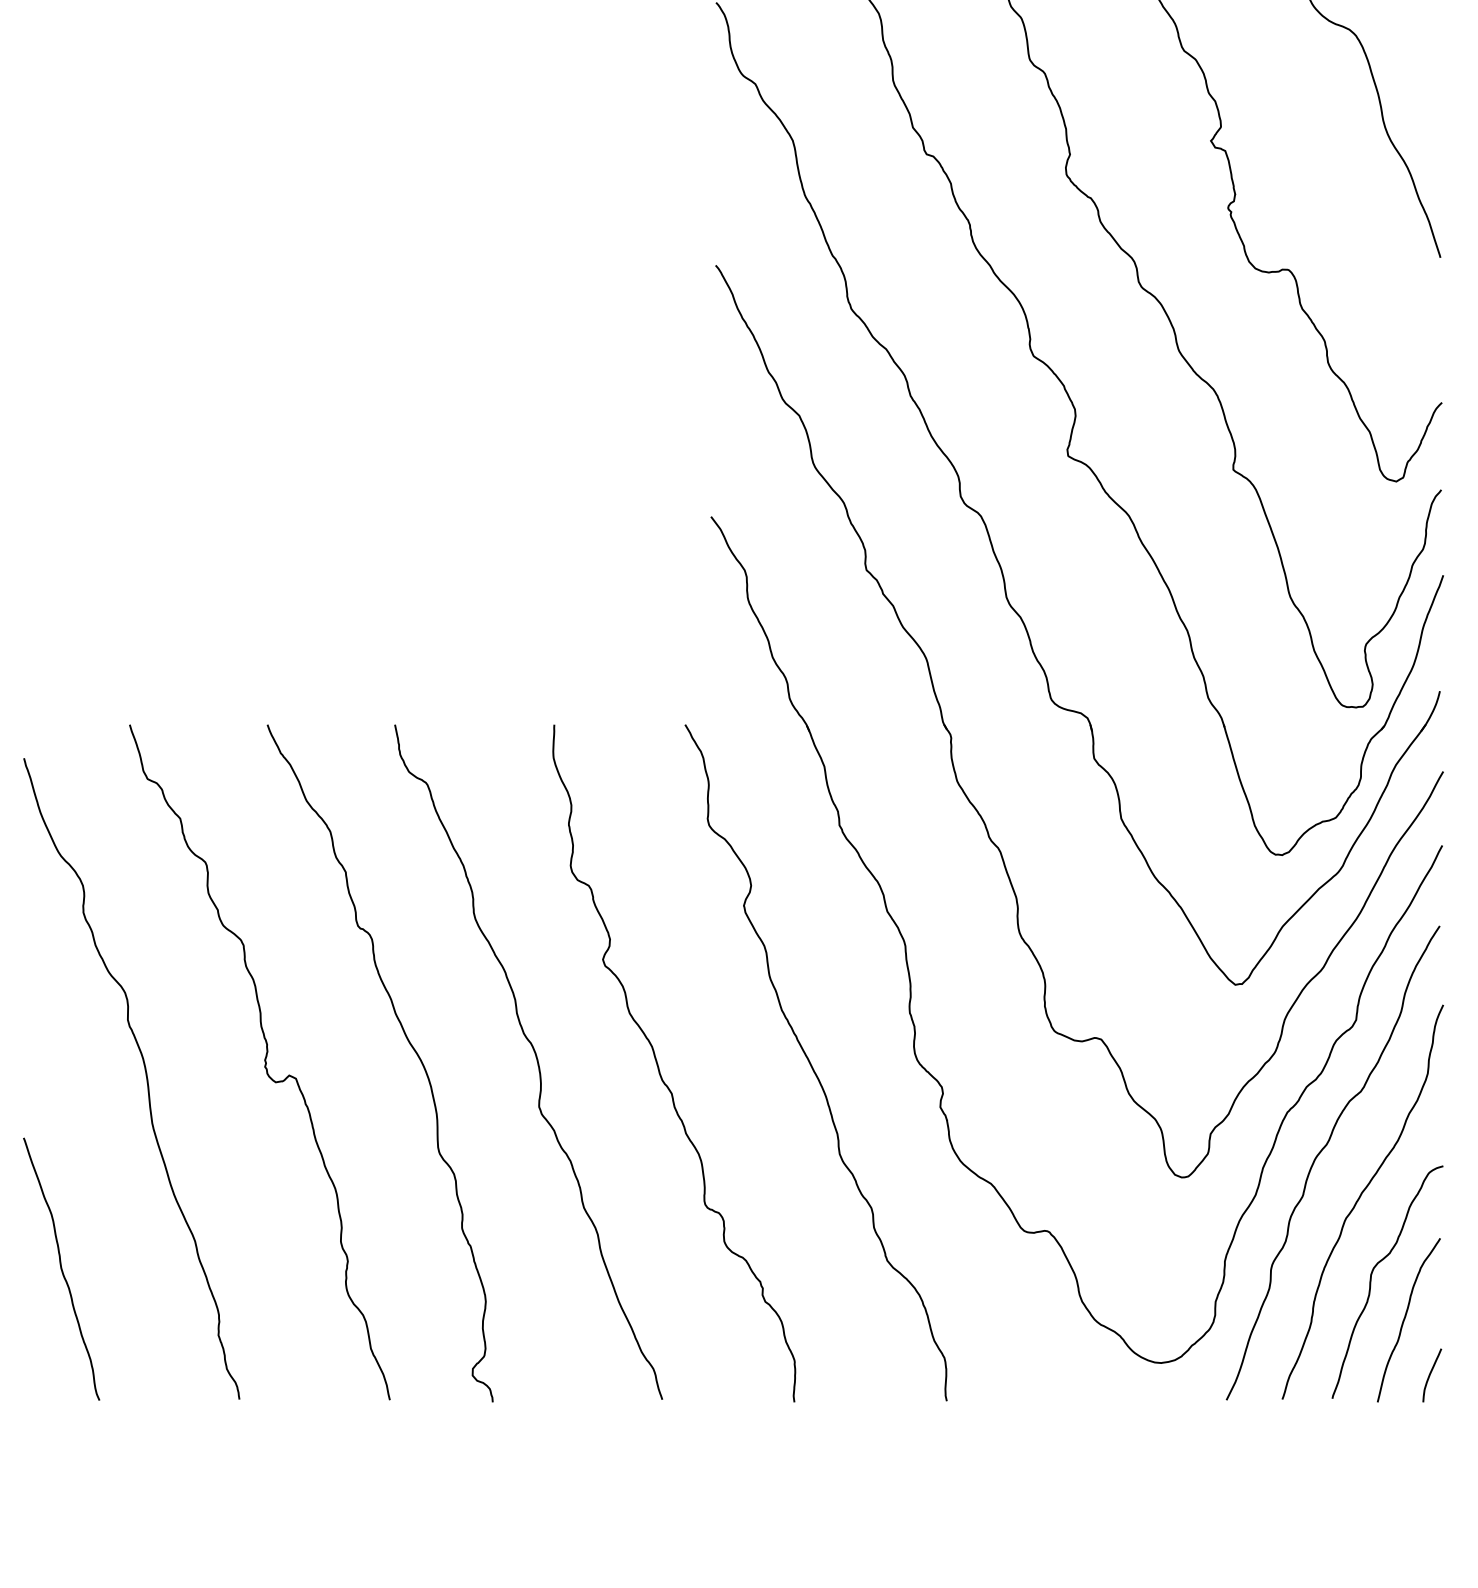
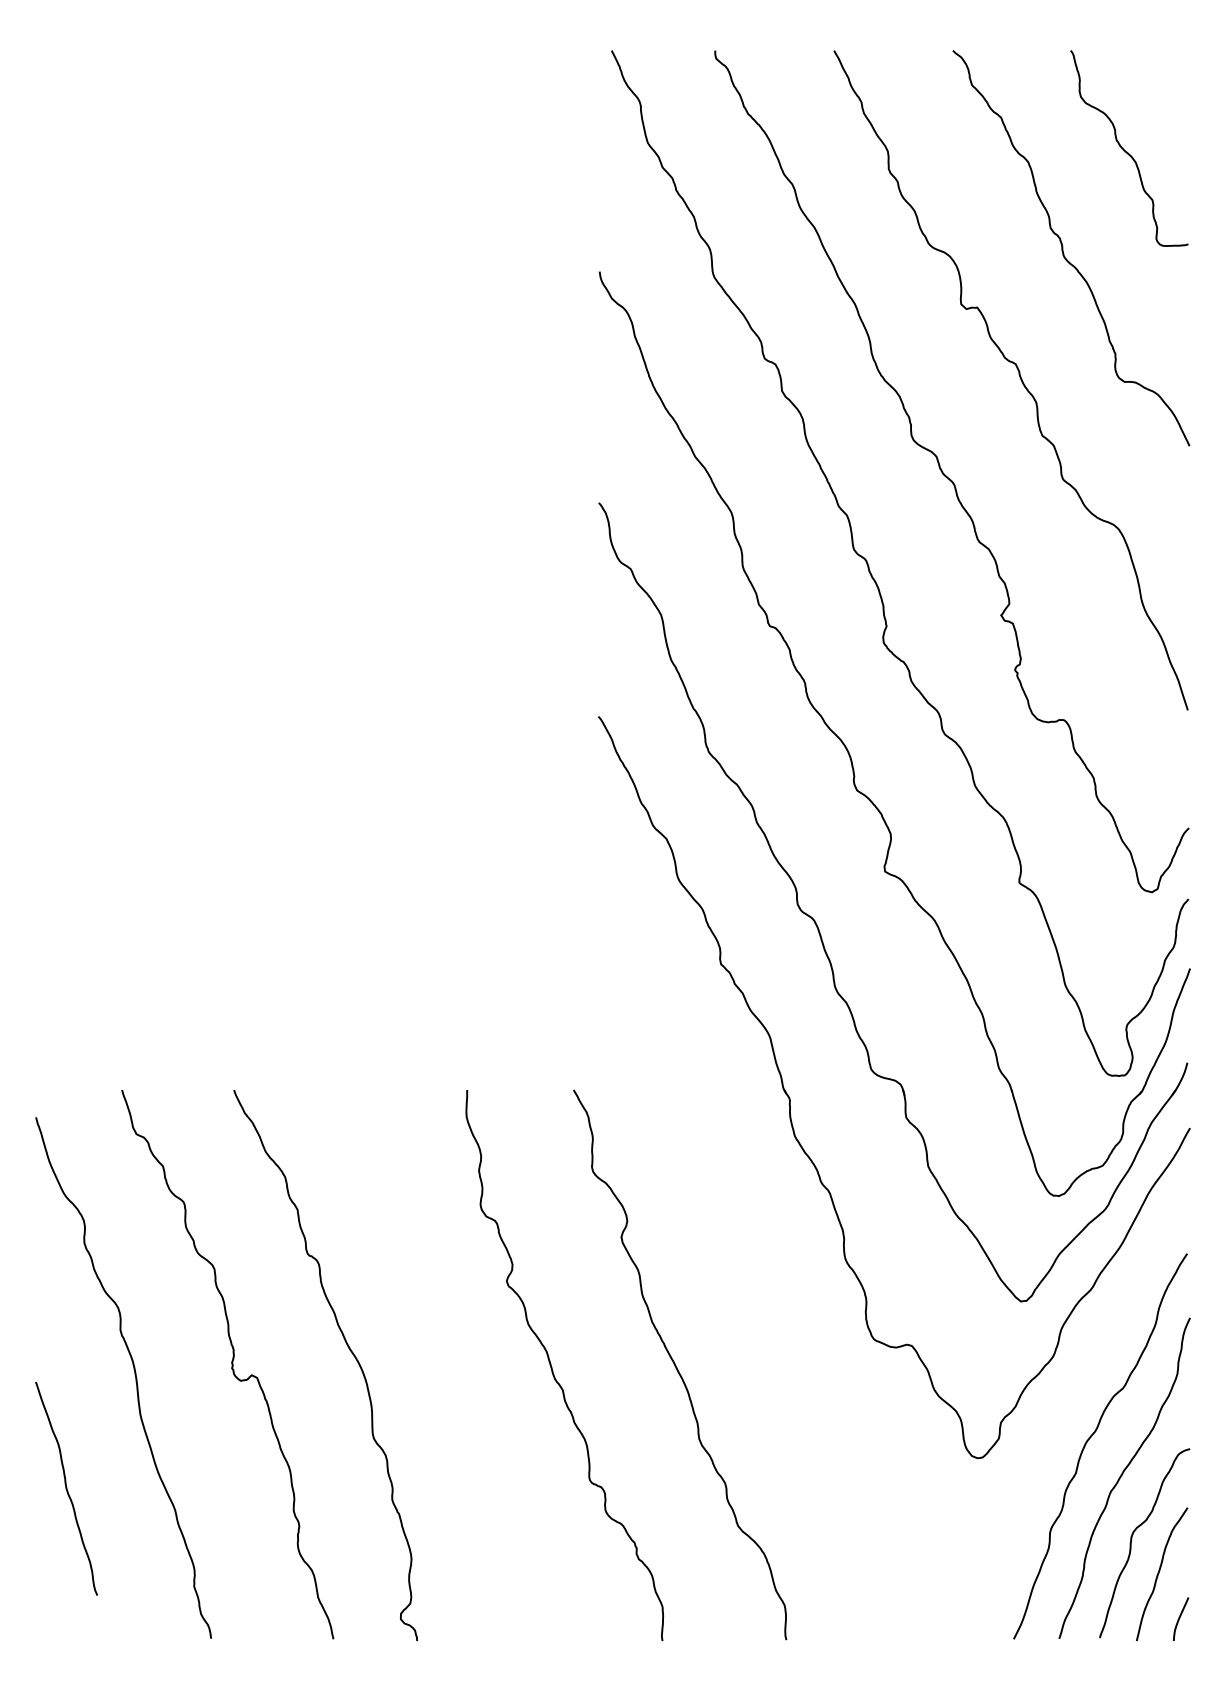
part: (910, 971) -> (756, 1290), removed
curve: (536, 1061) -> (452, 1363), removed
curve: (61, 1268) -> (66, 1488), moved

